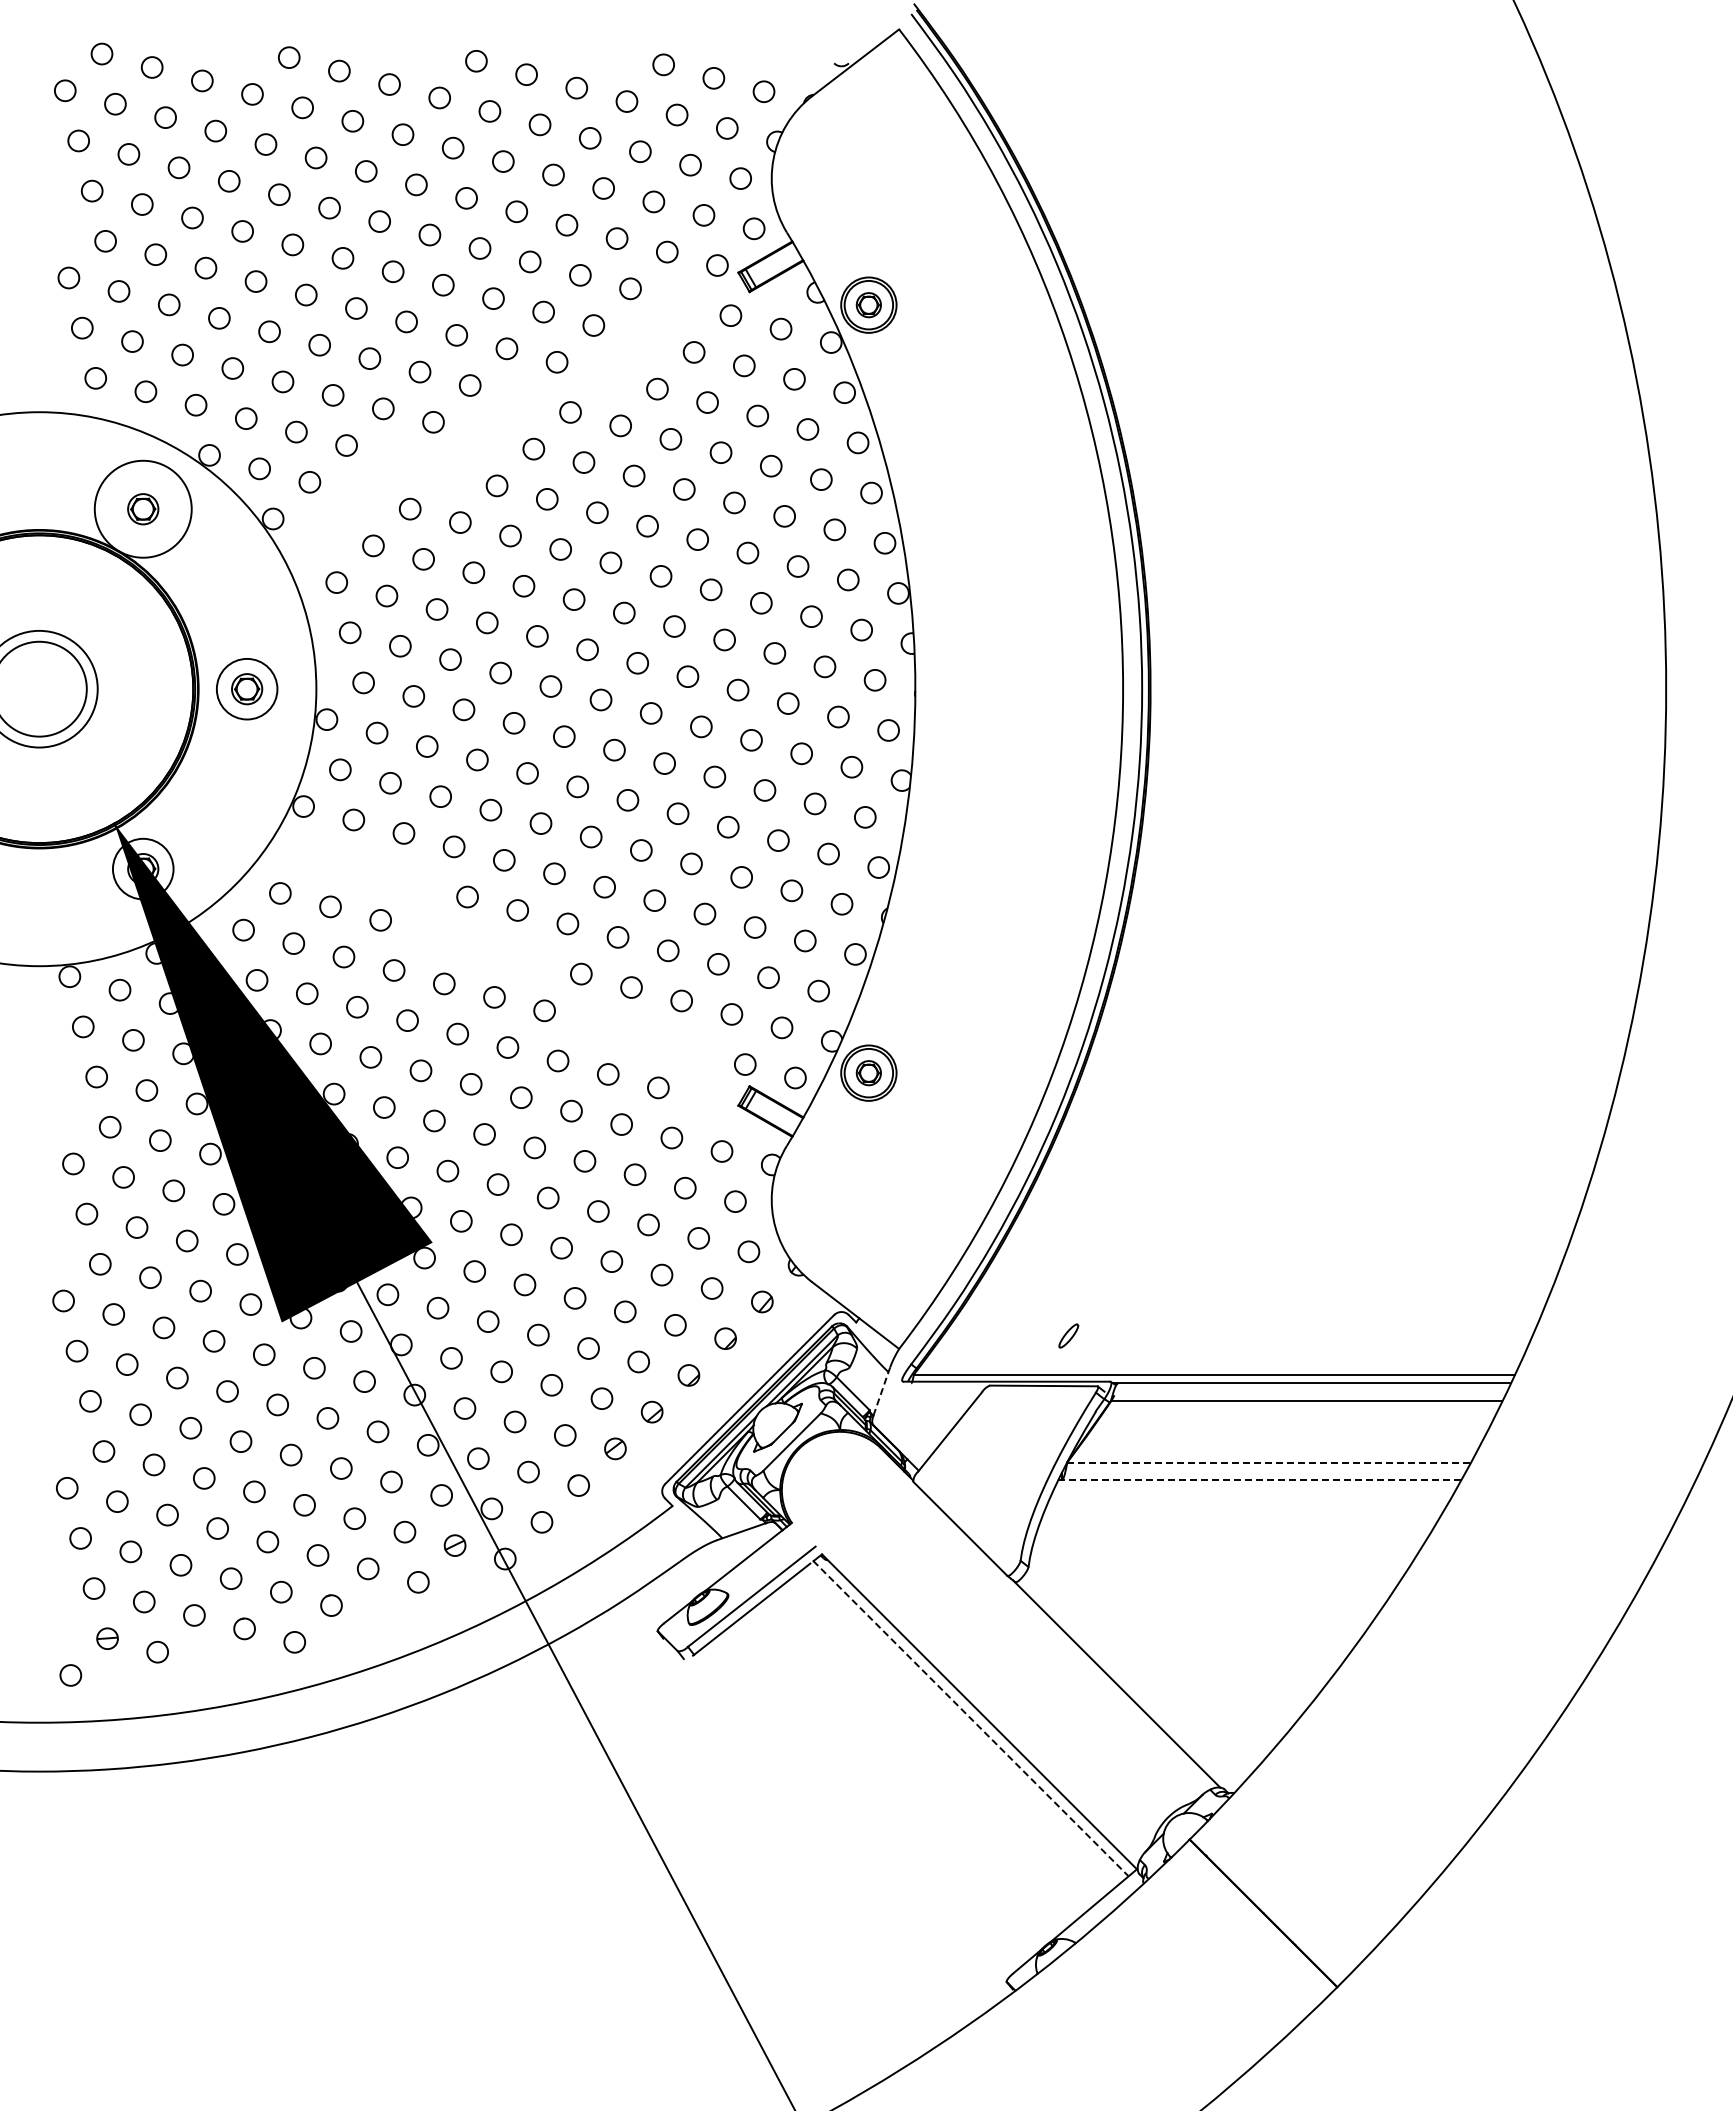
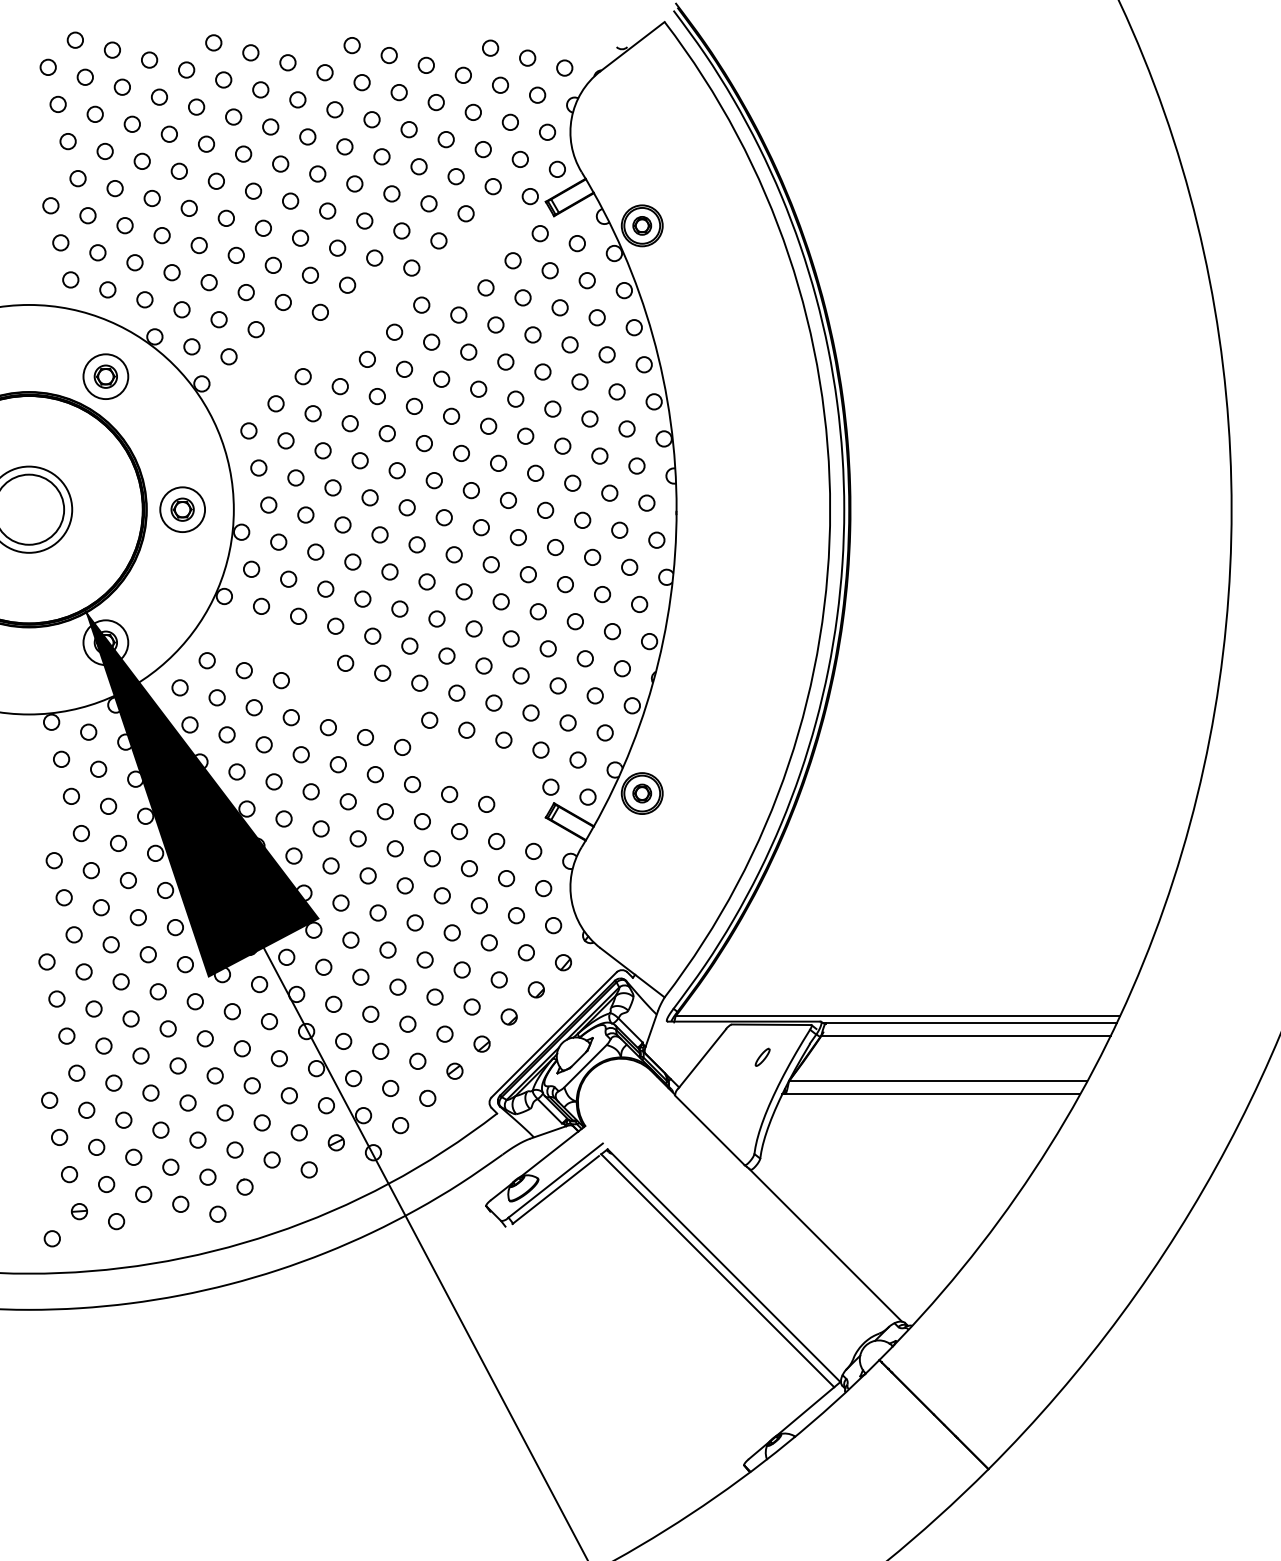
circle: (142, 508) -> (105, 376), size x0.62
part: (1068, 1335) -> (762, 1056), moved
line: (881, 1391) -> (651, 1028), dashed -> solid
line: (1268, 1462) -> (937, 1081), dashed -> solid
line: (1261, 1479) -> (932, 1093), dashed -> solid
line: (970, 1718) -> (717, 1270), dashed -> solid

